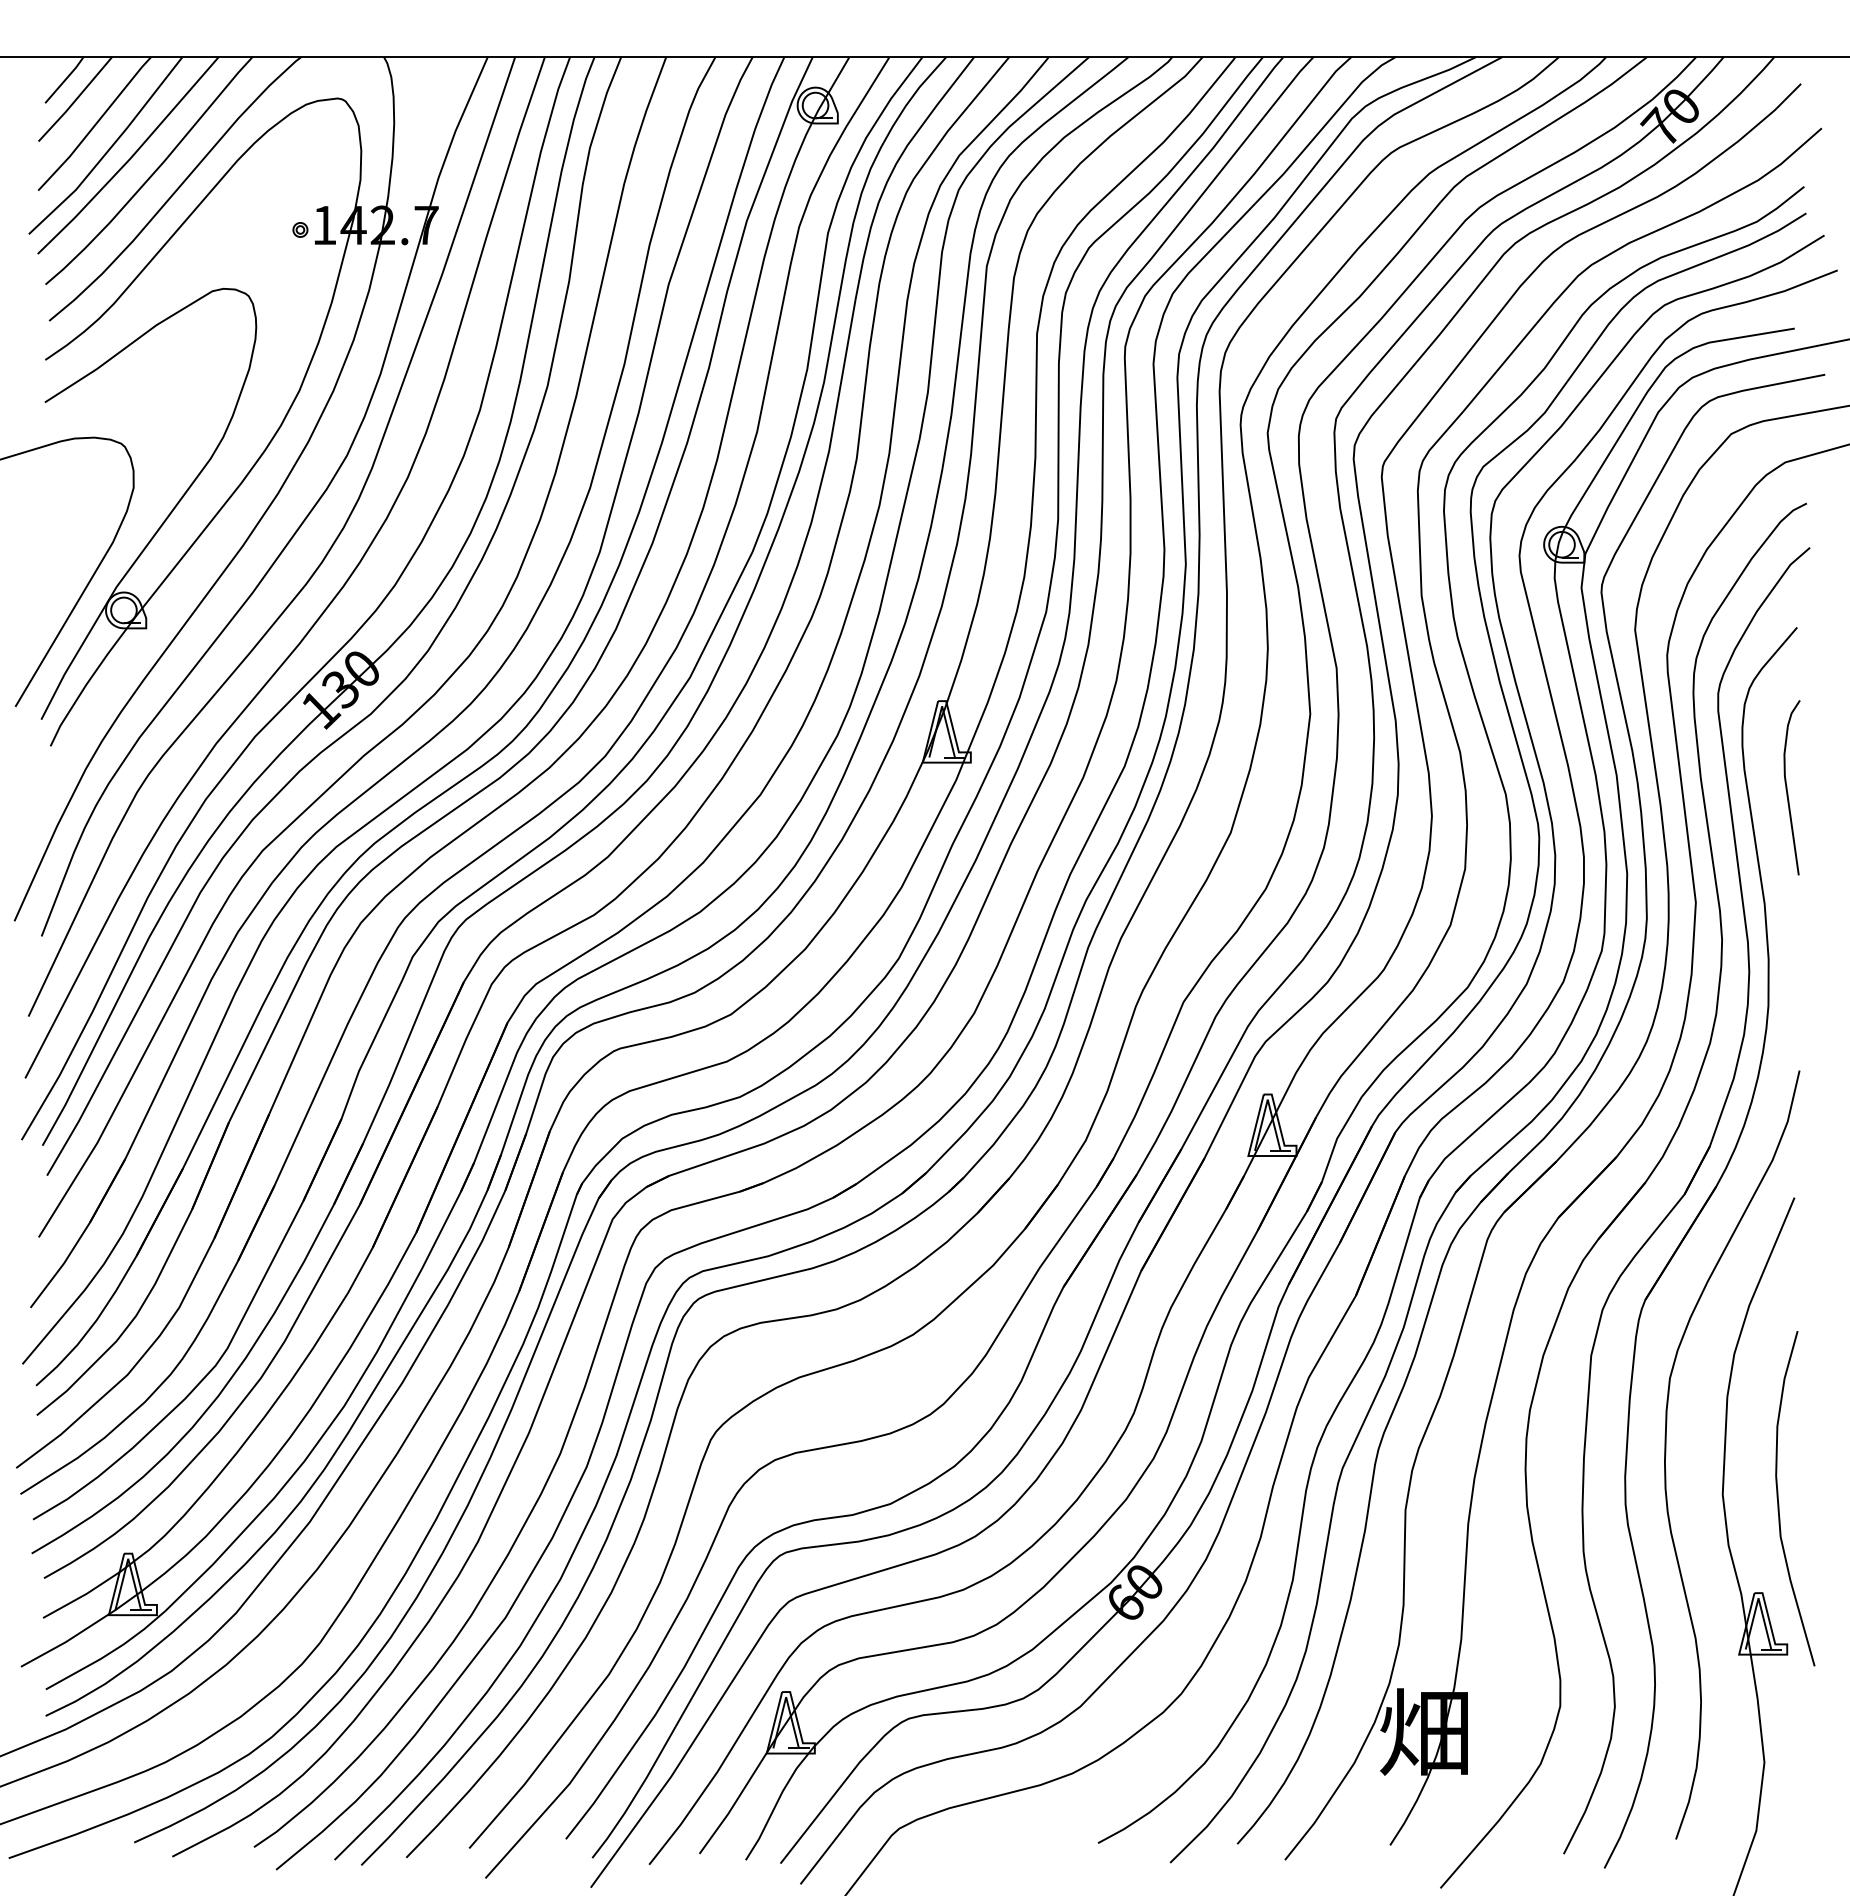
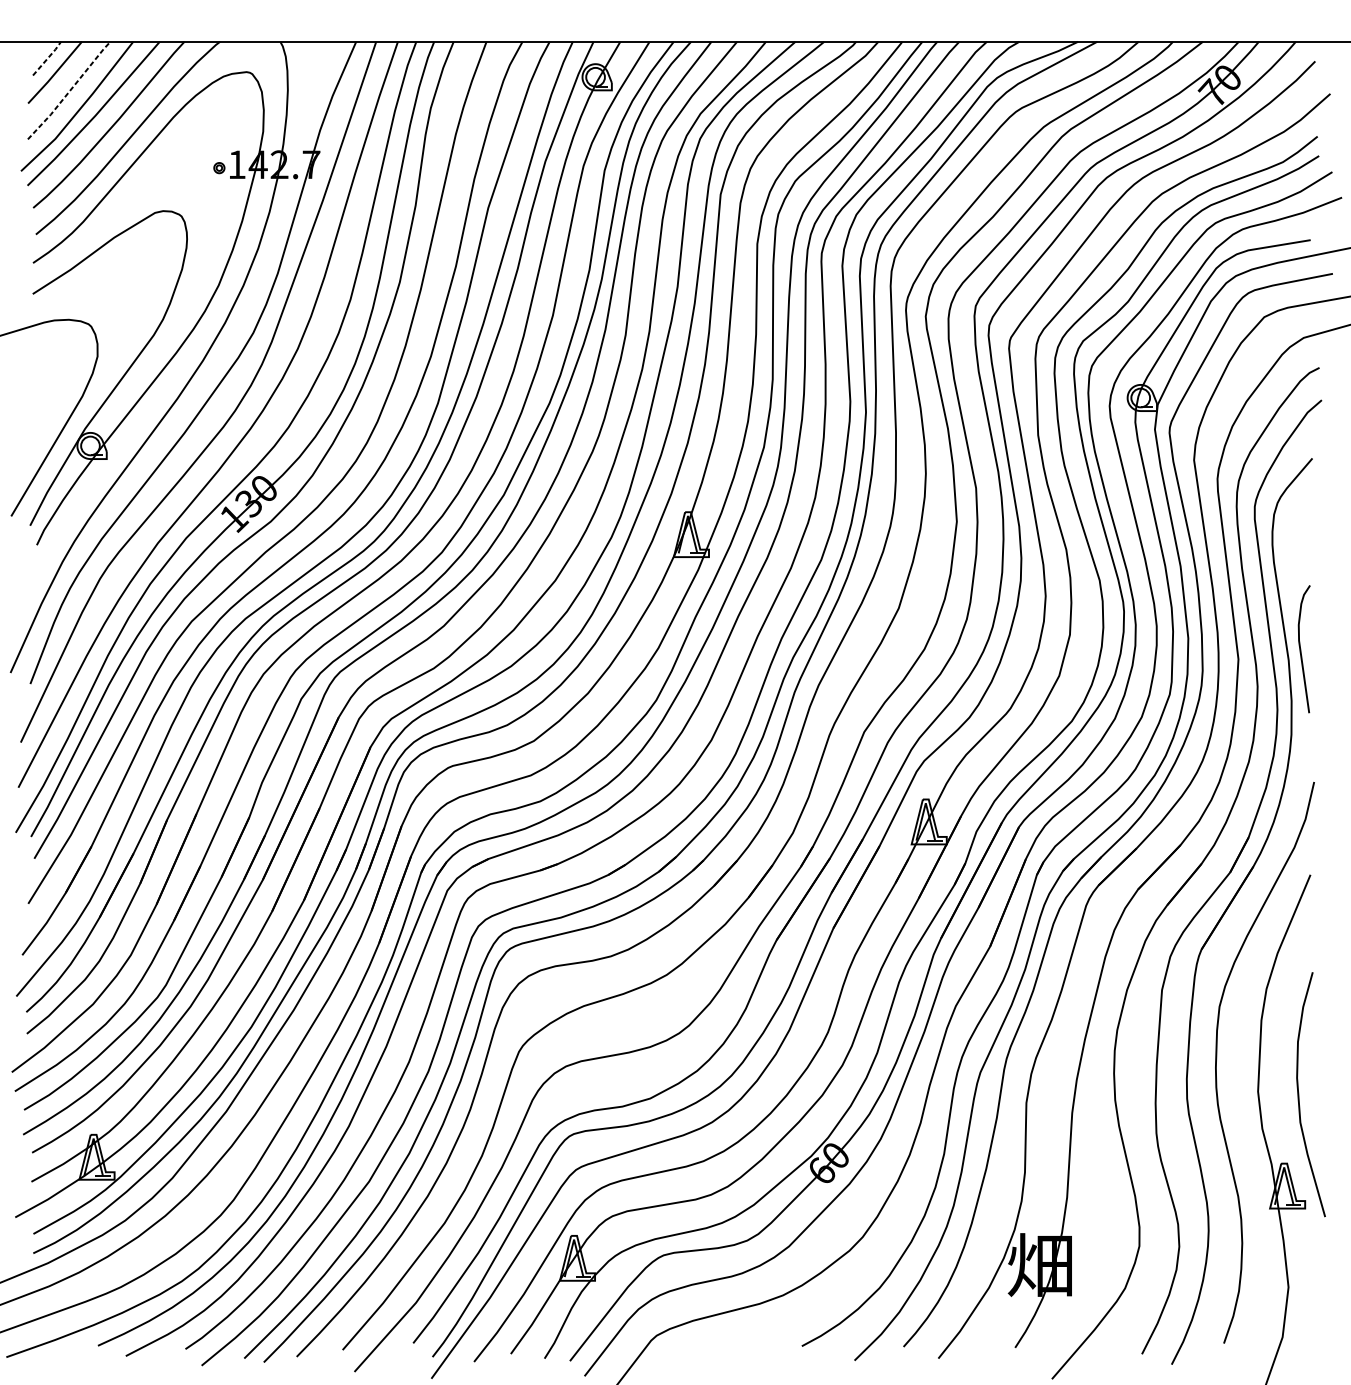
line: (65, 79) -> (47, 58), solid -> dashed
line: (95, 124) -> (69, 91), solid -> dashed
curve: (1787, 787) -> (1301, 649), moved

